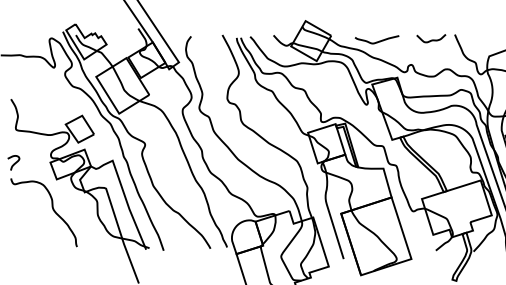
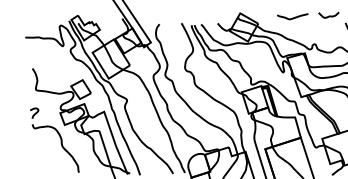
curve: (431, 39) -> (328, 15), moved
curve: (376, 41) -> (292, 17), moved

